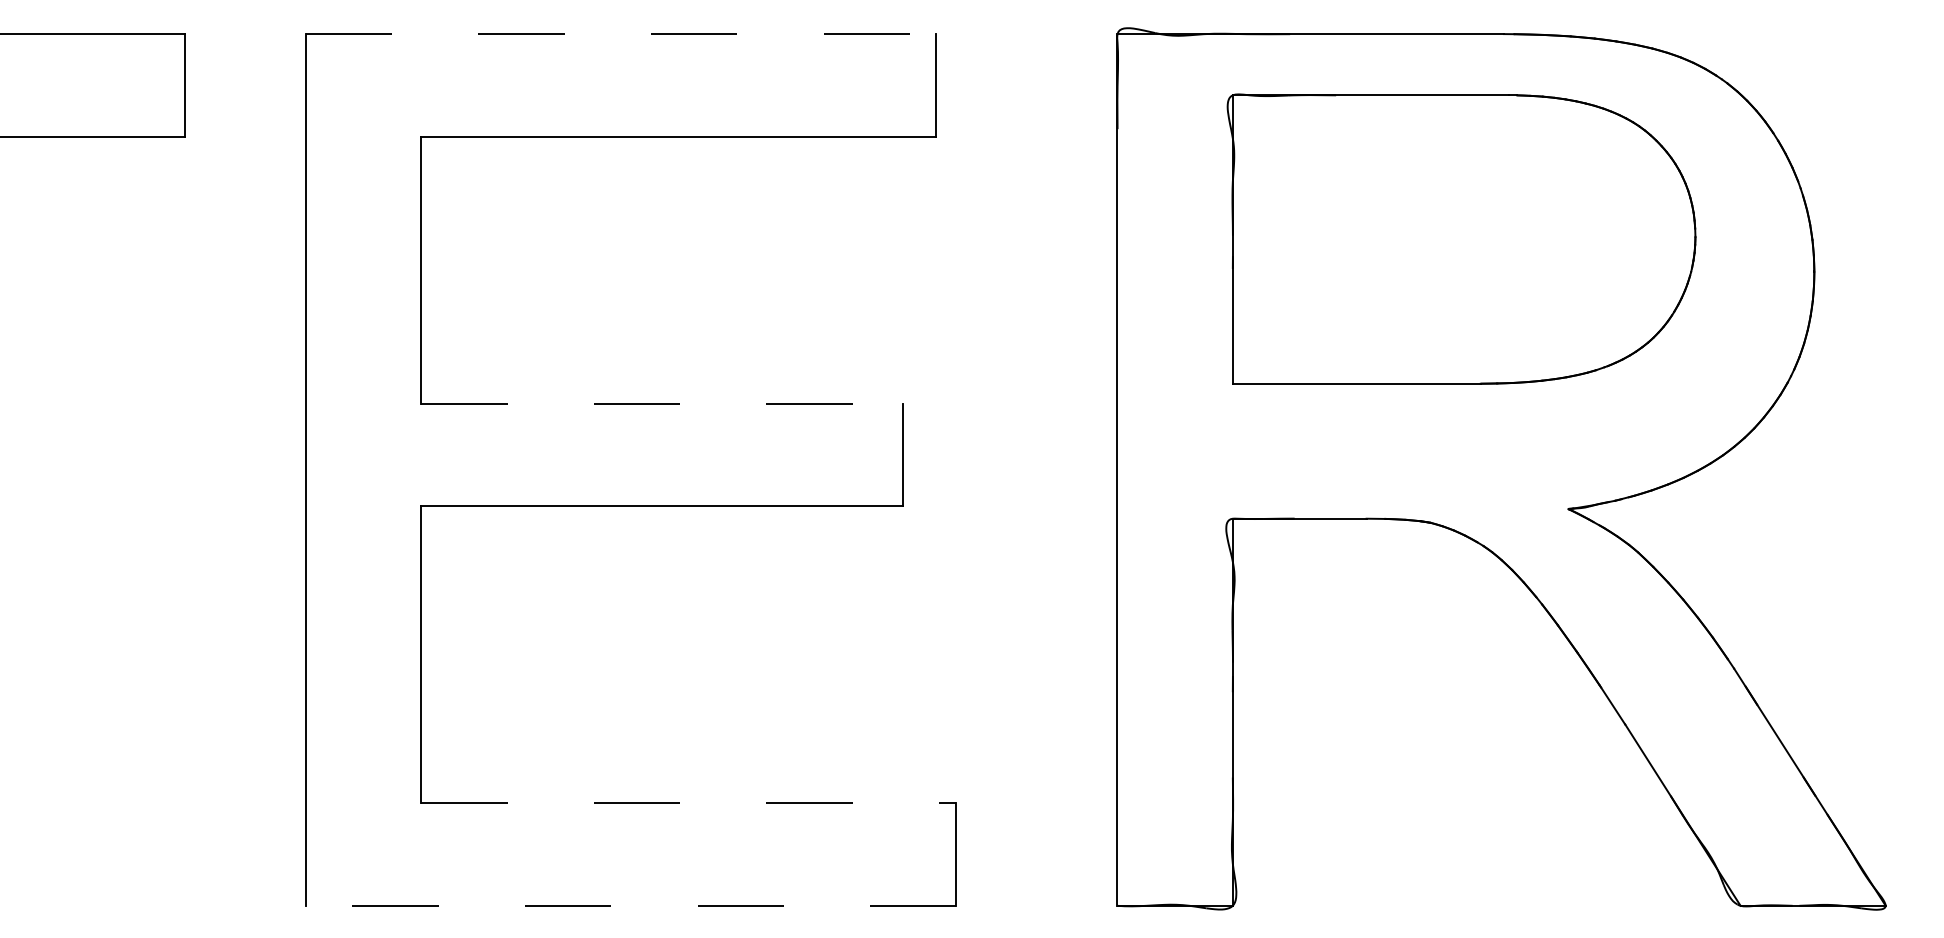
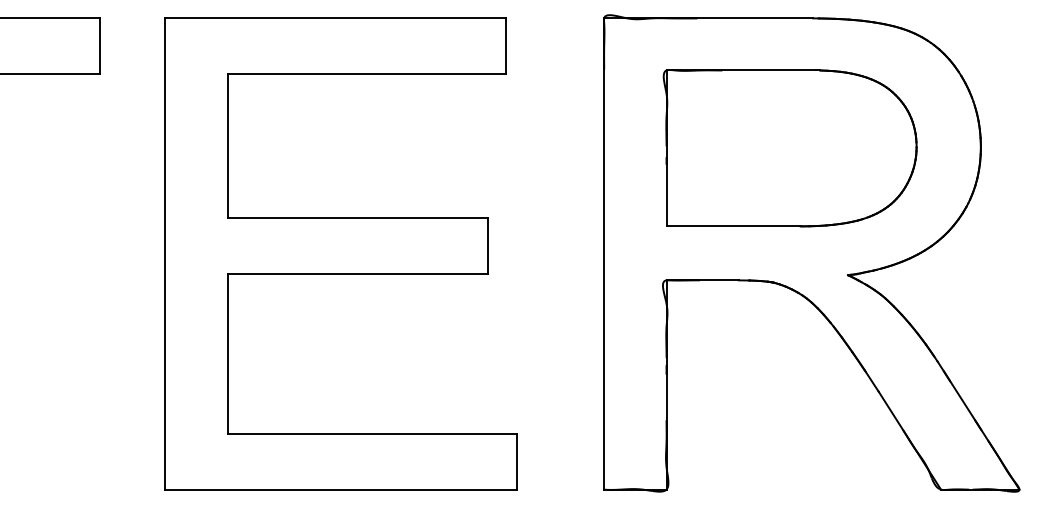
line: (622, 34) -> (336, 18), dashed -> solid
part: (1460, 239) -> (789, 148), moved
line: (663, 404) -> (358, 218), dashed -> solid
line: (688, 803) -> (372, 434), dashed -> solid
line: (631, 905) -> (341, 489), dashed -> solid

